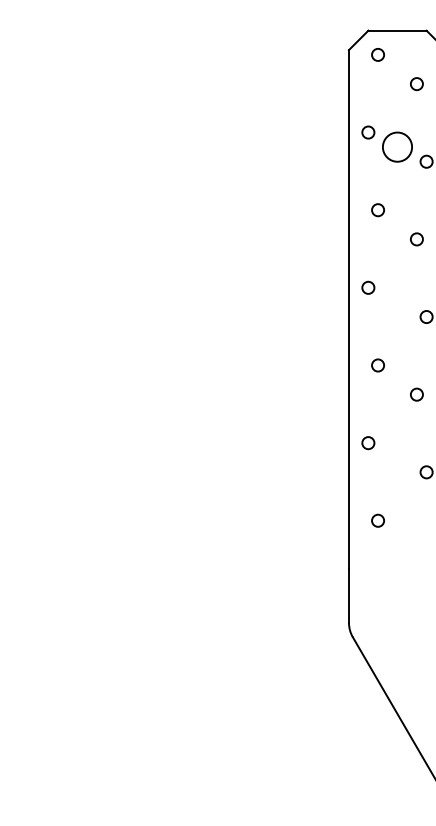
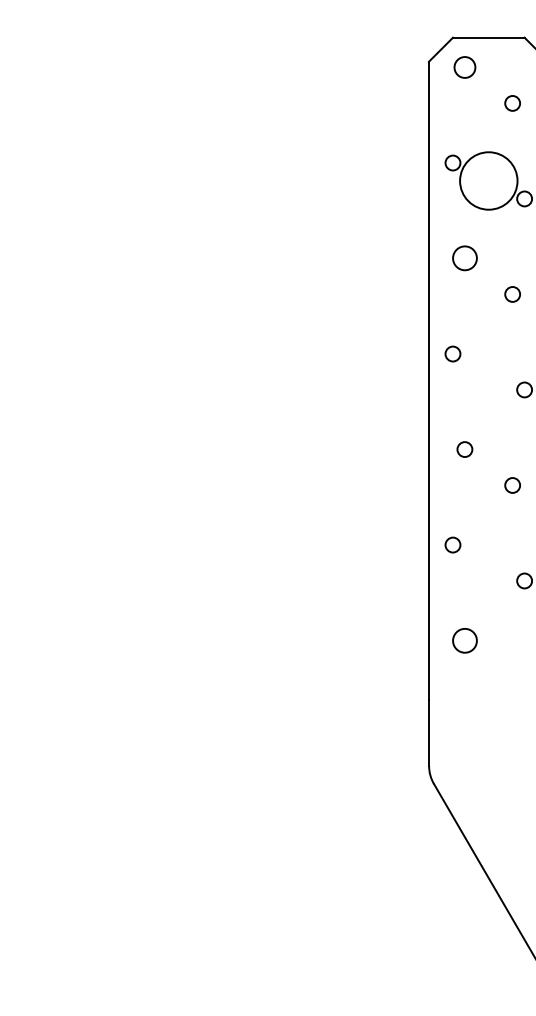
circle: (377, 54) -> (464, 67), size x1.4
circle: (397, 146) -> (488, 180), size x1.6
circle: (377, 210) -> (464, 258), size x1.6
circle: (377, 520) -> (464, 640), size x1.6

